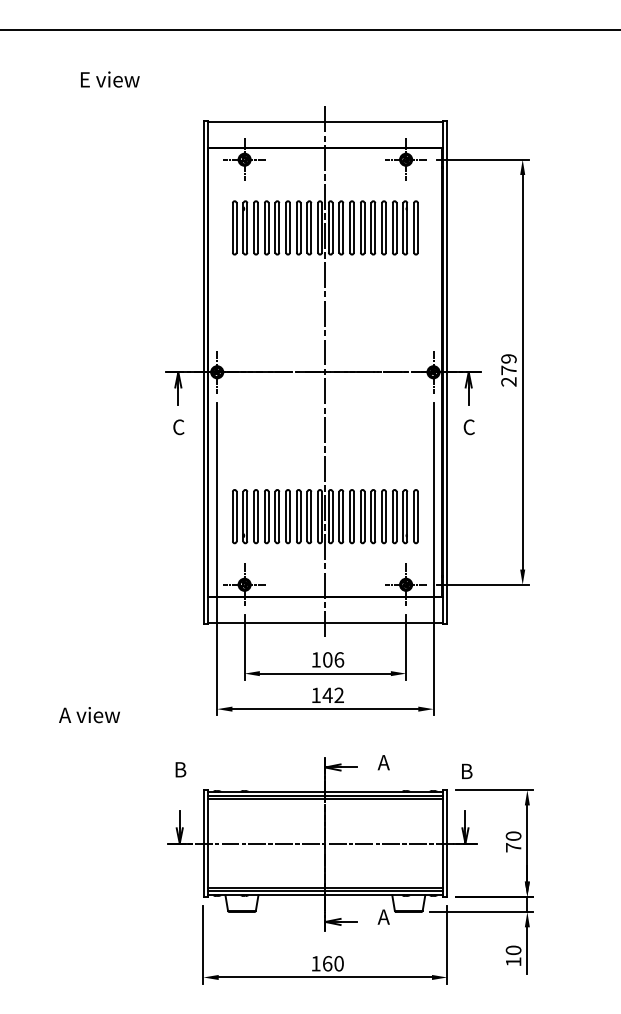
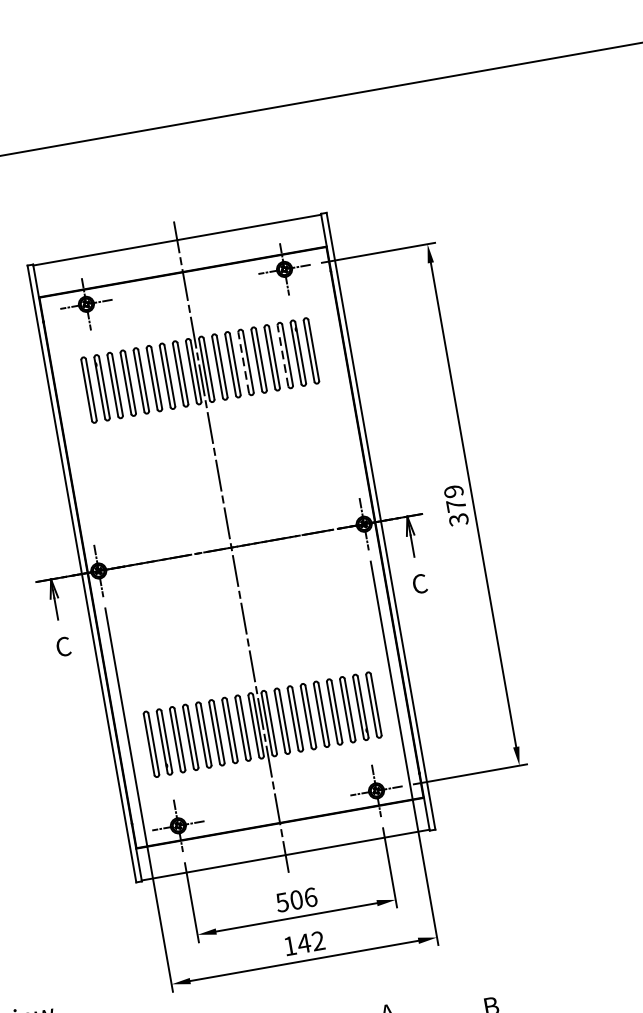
line: (360, 227) -> (243, 362), solid -> dashed
line: (392, 227) -> (282, 355), solid -> dashed
text: (509, 381) -> (459, 519), 279 -> 379
text: (315, 659) -> (281, 902), 106 -> 506

